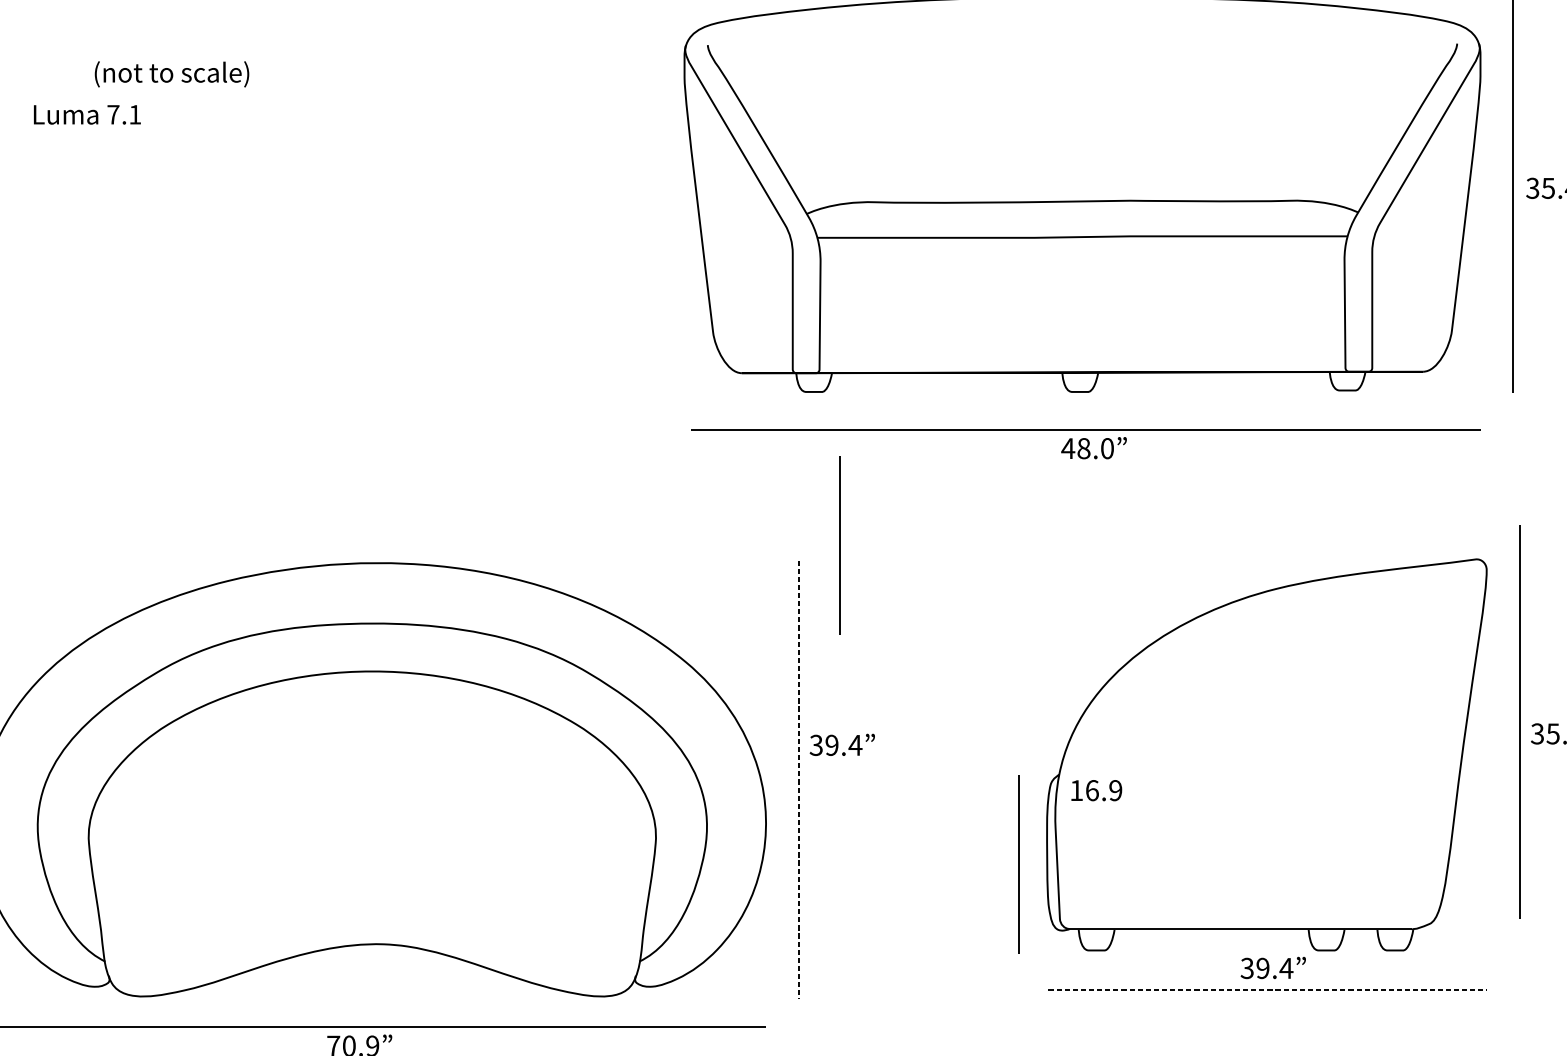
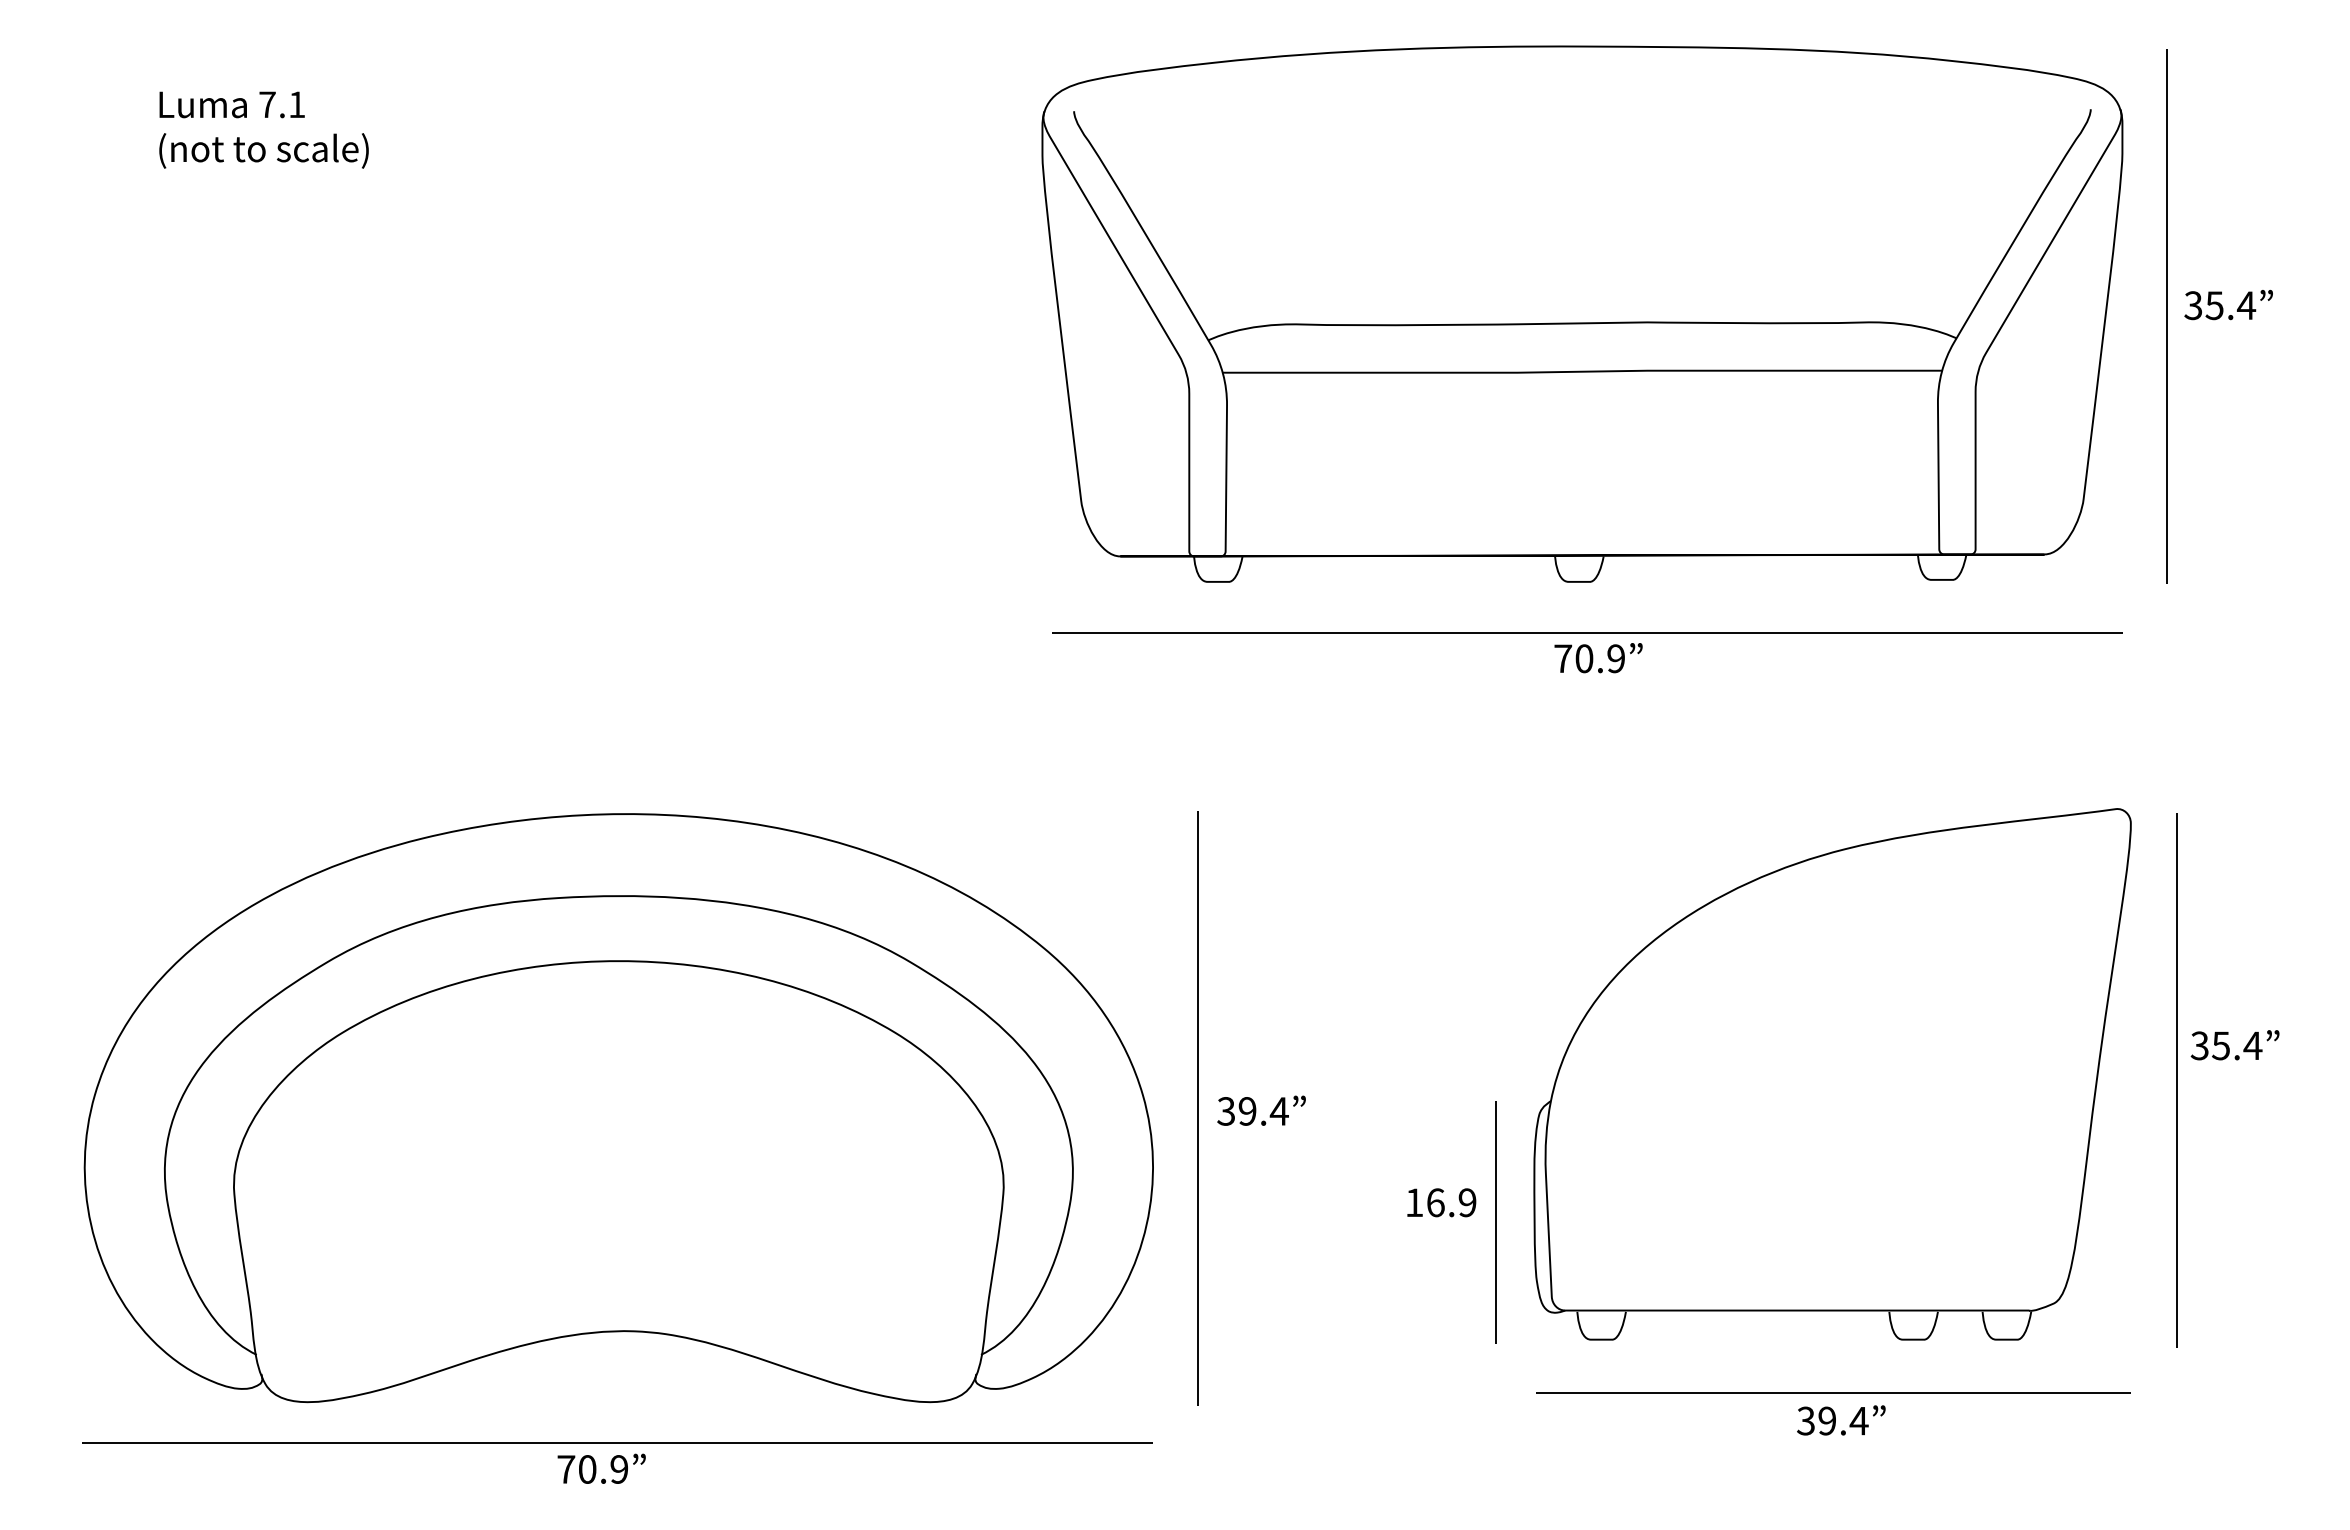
text: (171, 74) -> (263, 150), moved
text: (86, 114) -> (231, 104), moved
text: (1087, 448) -> (1589, 658), 48.0 -> 70.9
line: (839, 544) -> (1252, 789), removed
line: (1520, 721) -> (2176, 1080), moved
text: (842, 744) -> (1261, 1110), moved
line: (799, 780) -> (1198, 1108), dashed -> solid
text: (1096, 790) -> (1441, 1202), moved
text: (1273, 968) -> (1841, 1420), moved
line: (1267, 989) -> (1833, 1392), dashed -> solid

